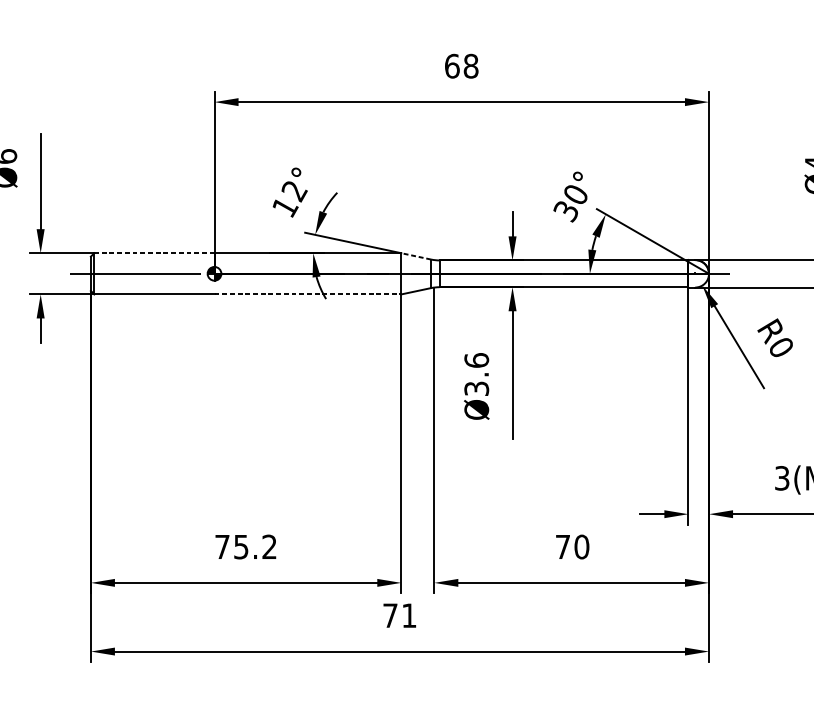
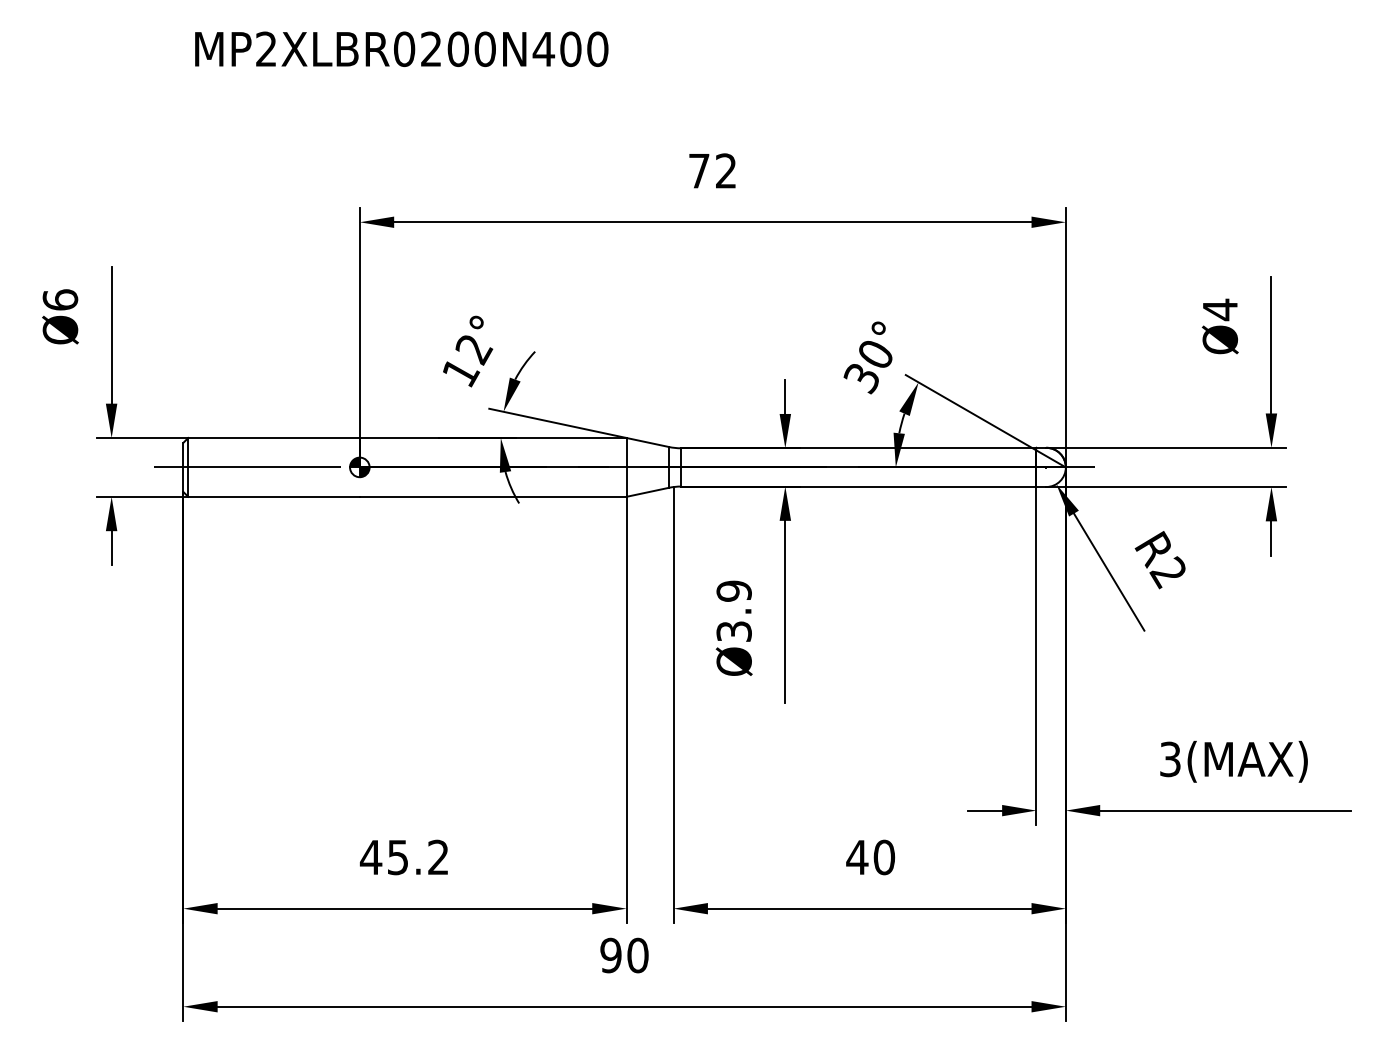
text: (461, 65) -> (712, 170), 68 -> 72
line: (154, 253) -> (274, 438), dashed -> solid
line: (416, 256) -> (647, 442), dashed -> solid
line: (308, 294) -> (493, 496), dashed -> solid
text: (780, 347) -> (1167, 572), R0 -> R2
text: (476, 360) -> (733, 590), Ø3.6 -> Ø3.9
text: (221, 547) -> (370, 857), 75.2 -> 45.2
text: (563, 547) -> (857, 857), 70 -> 40
text: (399, 615) -> (624, 955), 71 -> 90

